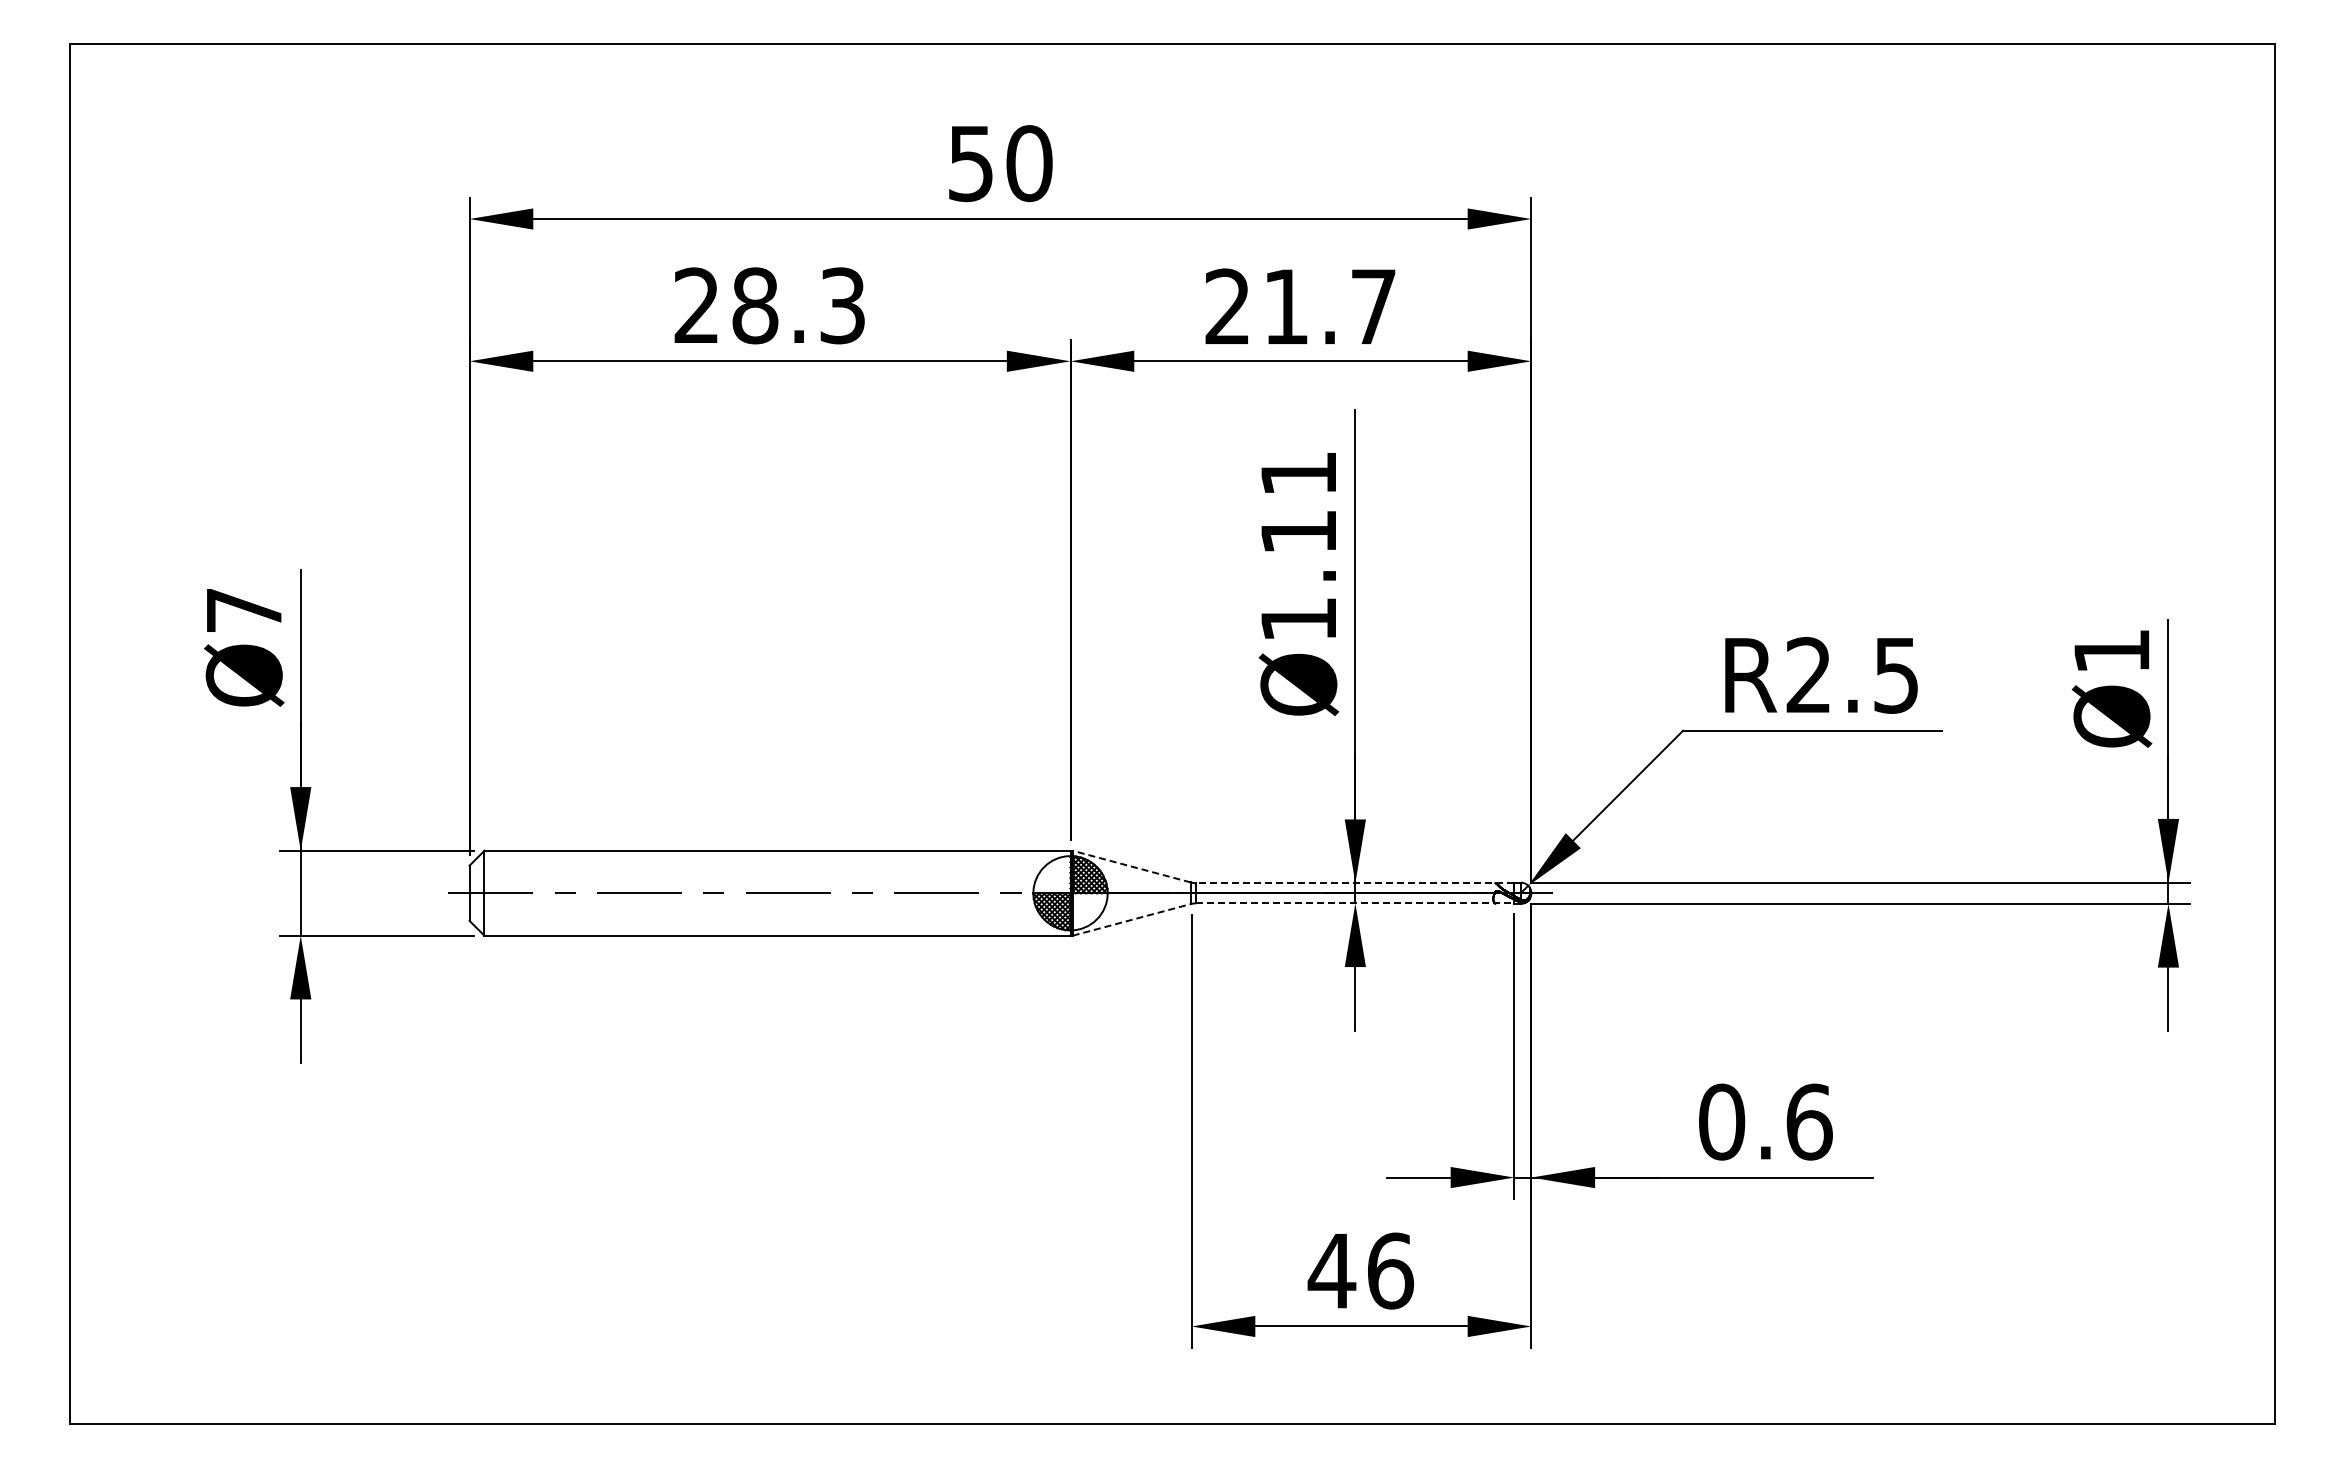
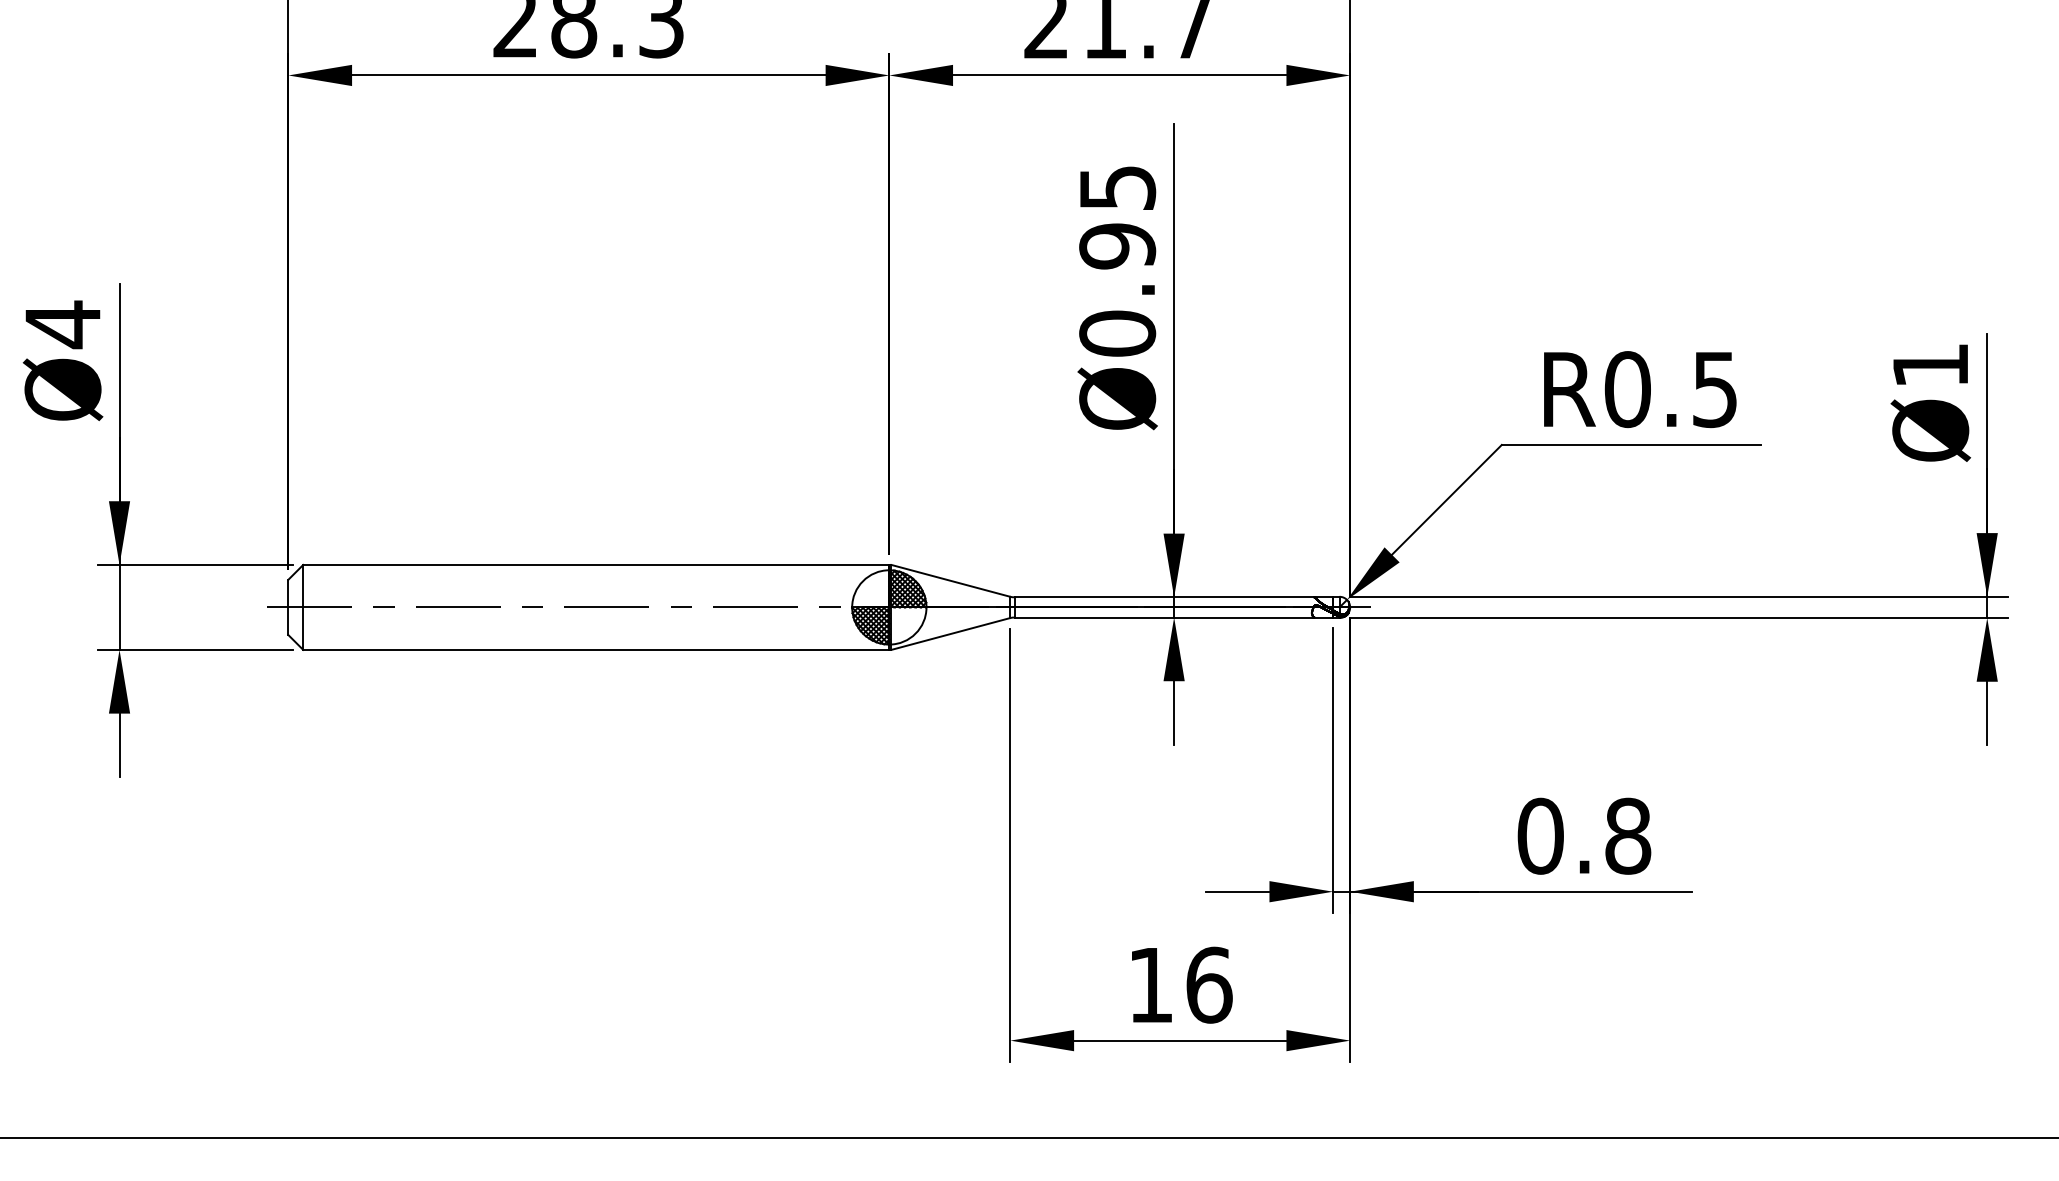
text: (1298, 547) -> (1117, 261), Ø1.11 -> Ø0.95
text: (244, 610) -> (63, 324), Ø7 -> Ø4
text: (1809, 674) -> (1628, 388), R2.5 -> R0.5
line: (1131, 866) -> (950, 580), dashed -> solid
line: (1354, 883) -> (1173, 597), dashed -> solid
line: (1355, 903) -> (1174, 617), dashed -> solid
line: (1132, 919) -> (951, 633), dashed -> solid
text: (1809, 1121) -> (1628, 835), 0.6 -> 0.8
text: (1331, 1270) -> (1150, 984), 46 -> 16

